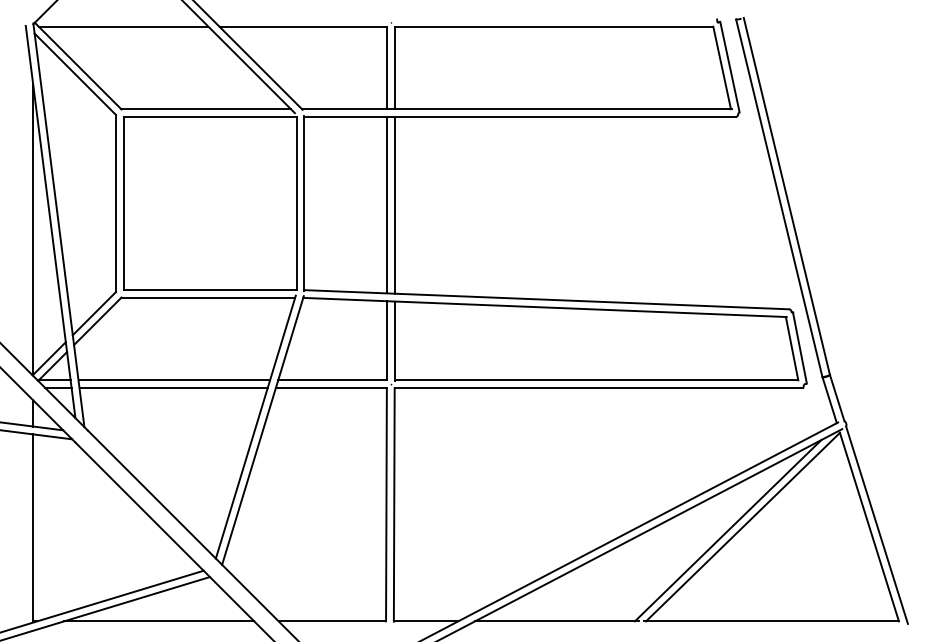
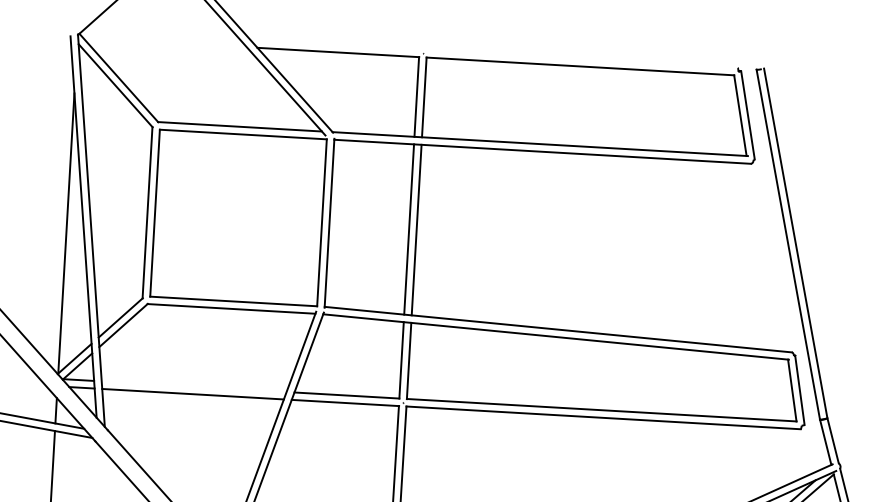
line: (123, 26) -> (164, 42), removed
line: (174, 380) -> (194, 386), removed

